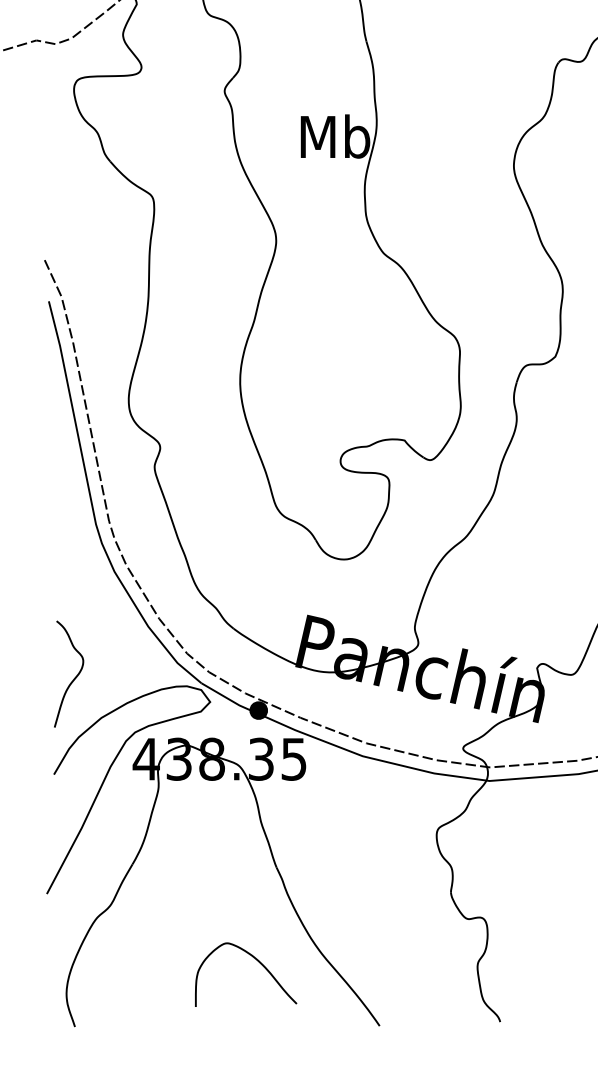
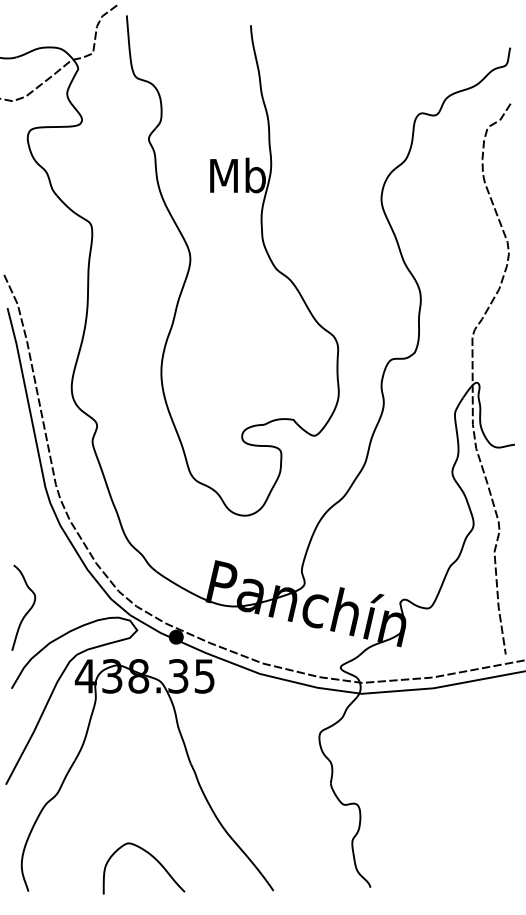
curve: (257, 962) -> (153, 858), moved

